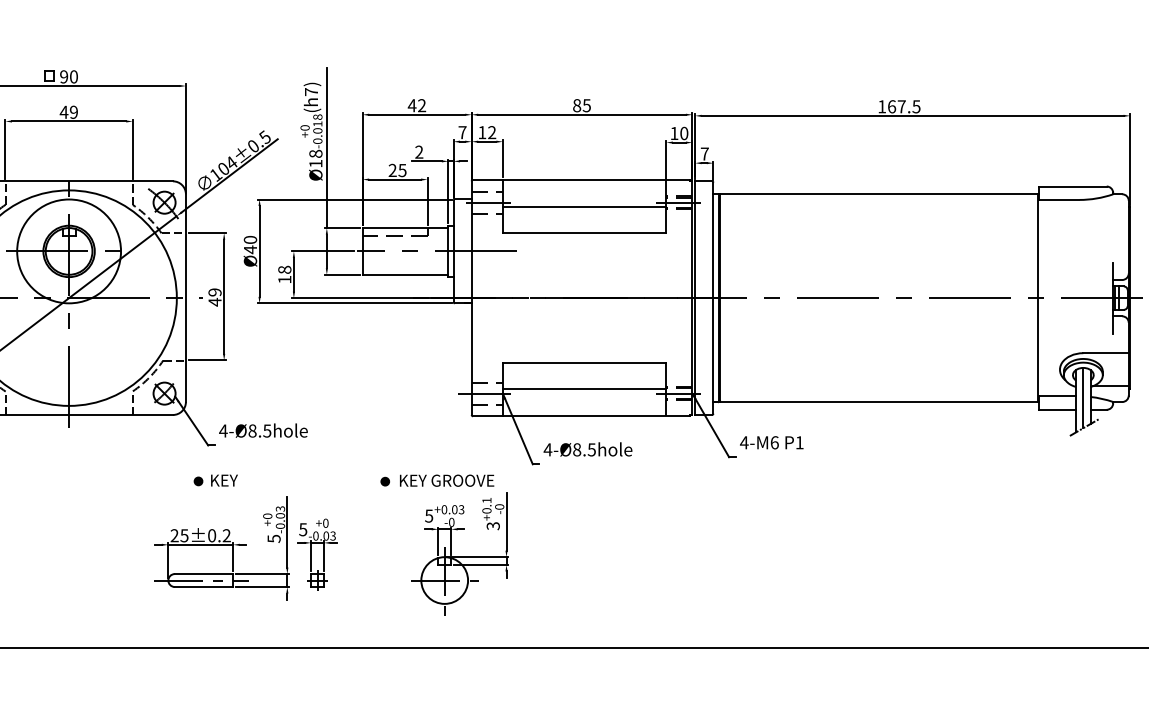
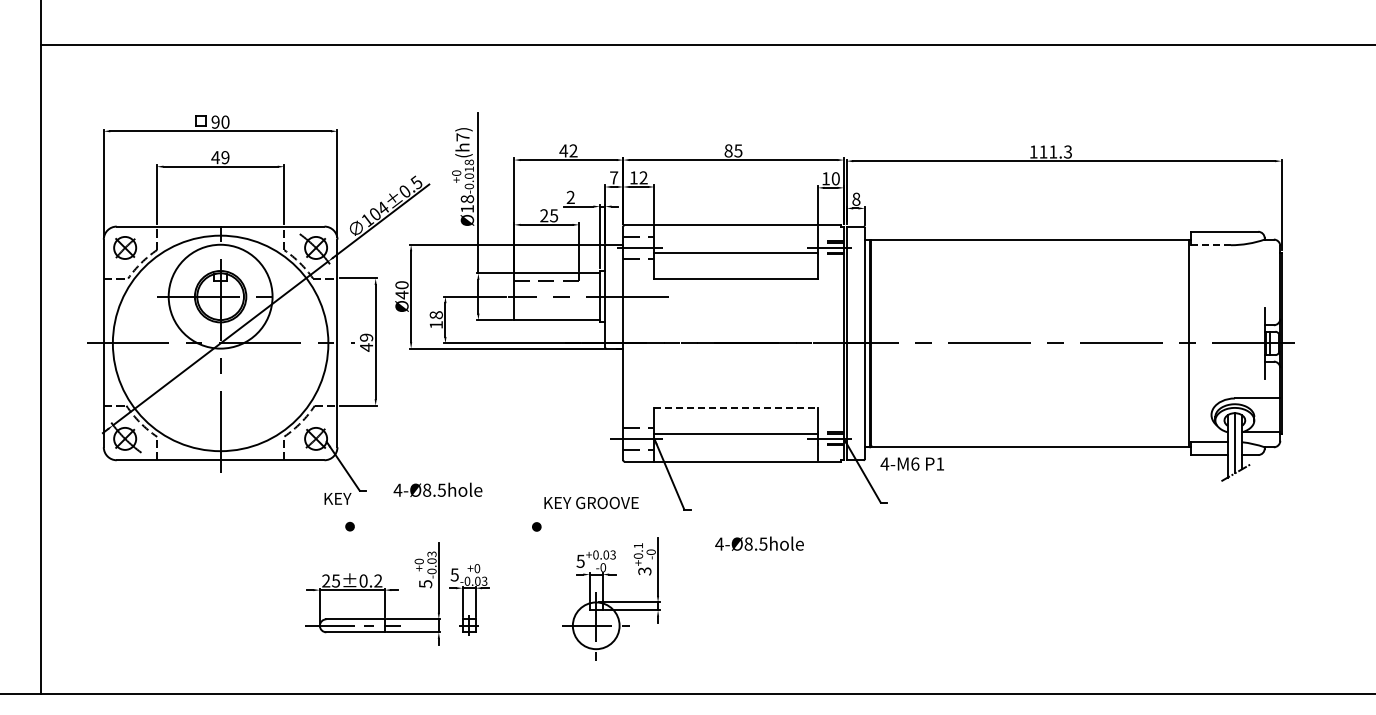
text: (903, 106) -> (1055, 151), 167.5 -> 111.3
text: (704, 153) -> (856, 198), 7 -> 8
line: (1058, 200) -> (1210, 245), solid -> dashed
line: (584, 363) -> (736, 408), solid -> dashed
text: (262, 430) -> (437, 489), moved
text: (770, 442) -> (911, 463), moved
text: (587, 449) -> (759, 543), moved
text: (223, 480) -> (337, 498), moved
text: (446, 480) -> (591, 502), moved

